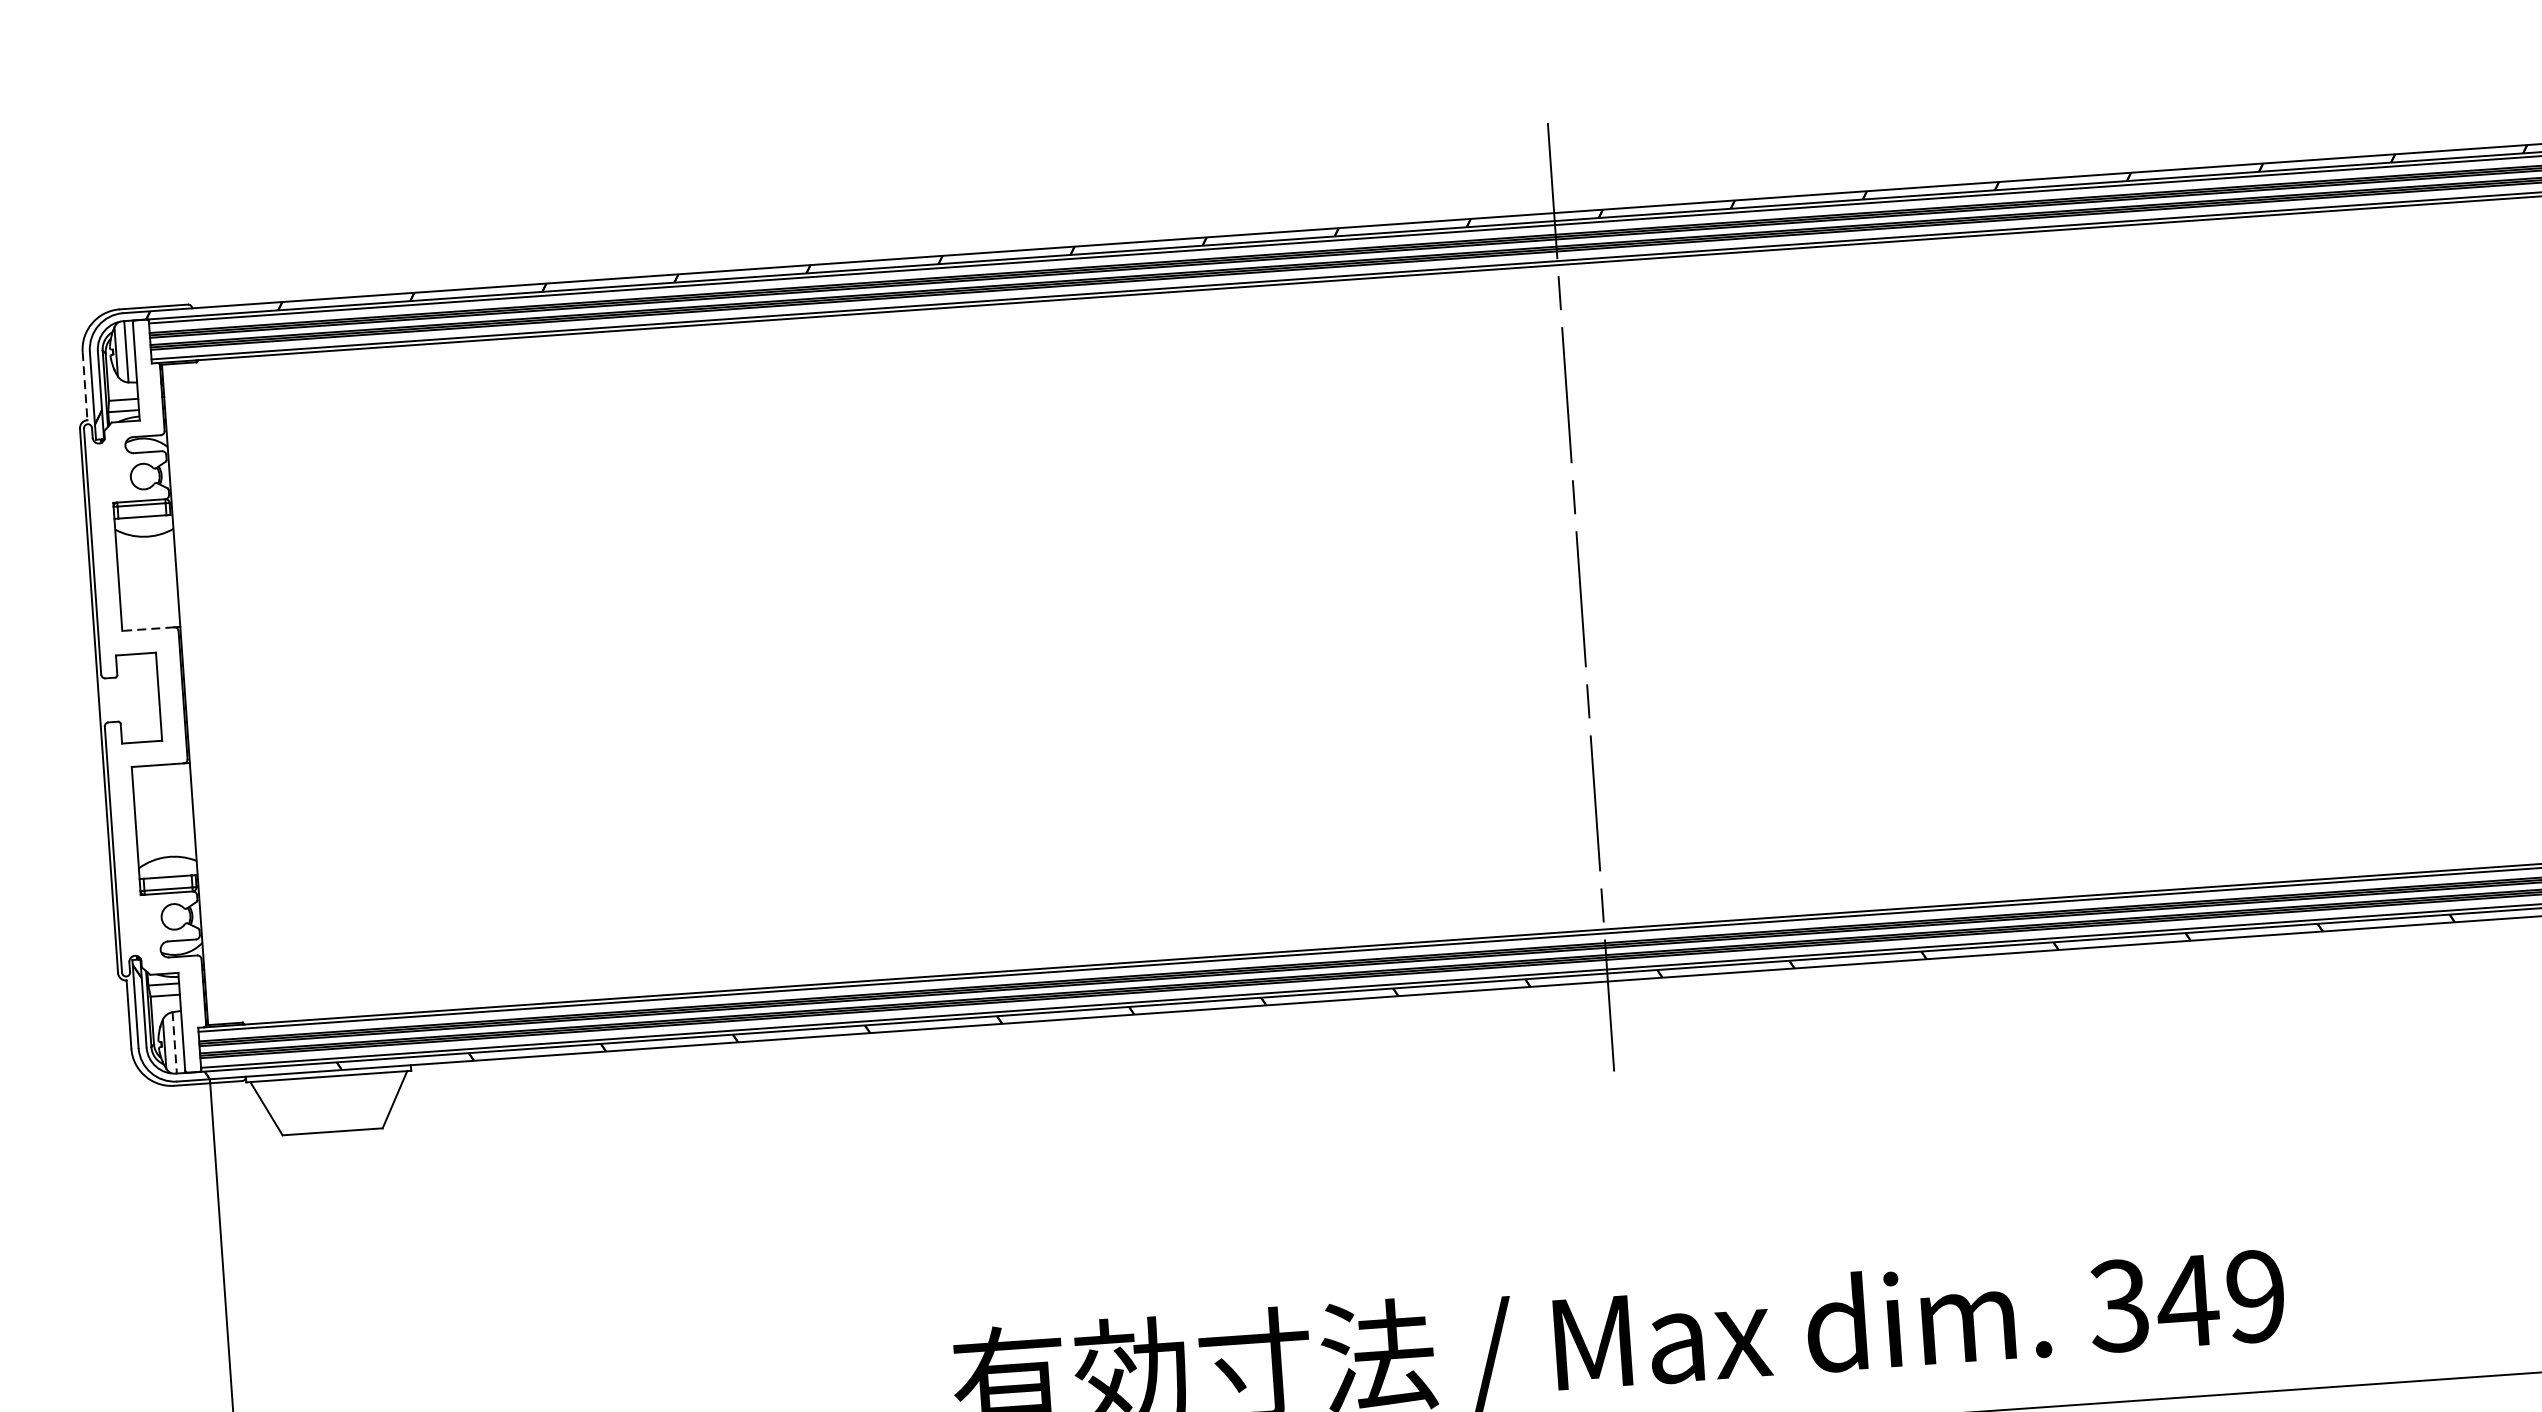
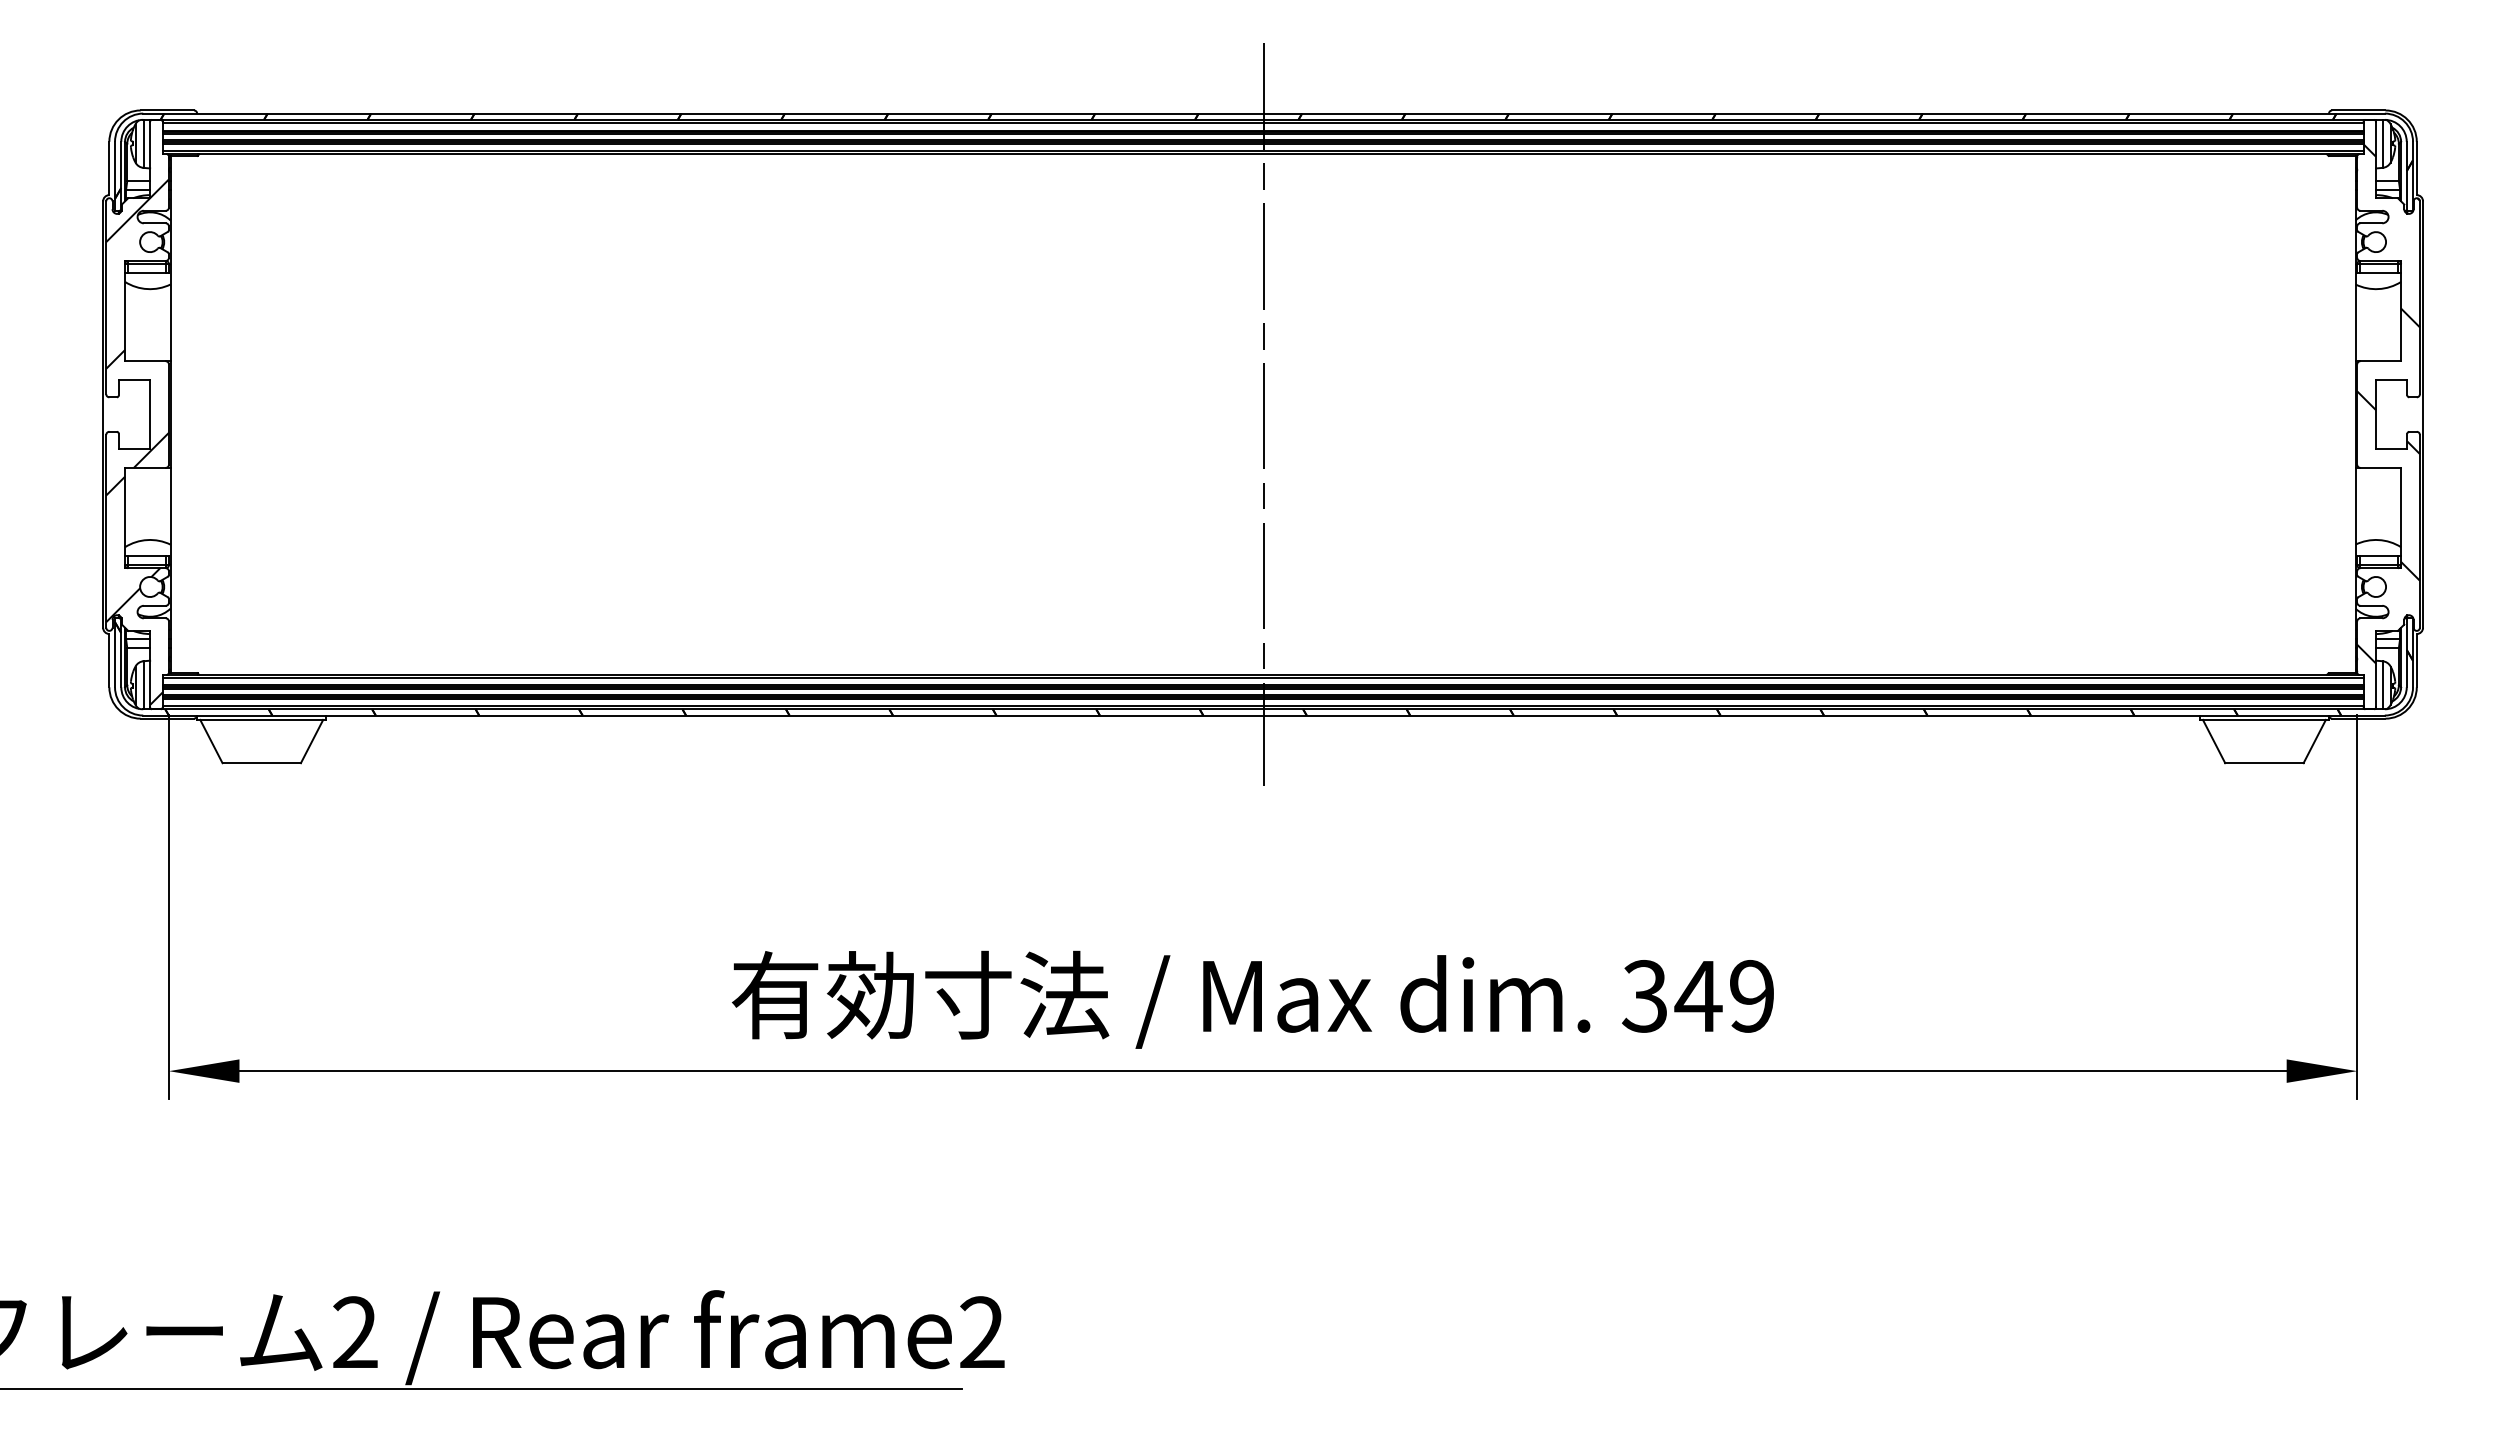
line: (85, 386) -> (109, 168), dashed -> solid
line: (147, 629) -> (144, 361), dashed -> solid
hatch: (145, 733) -> (137, 442), added
line: (174, 1043) -> (143, 685), dashed -> solid

